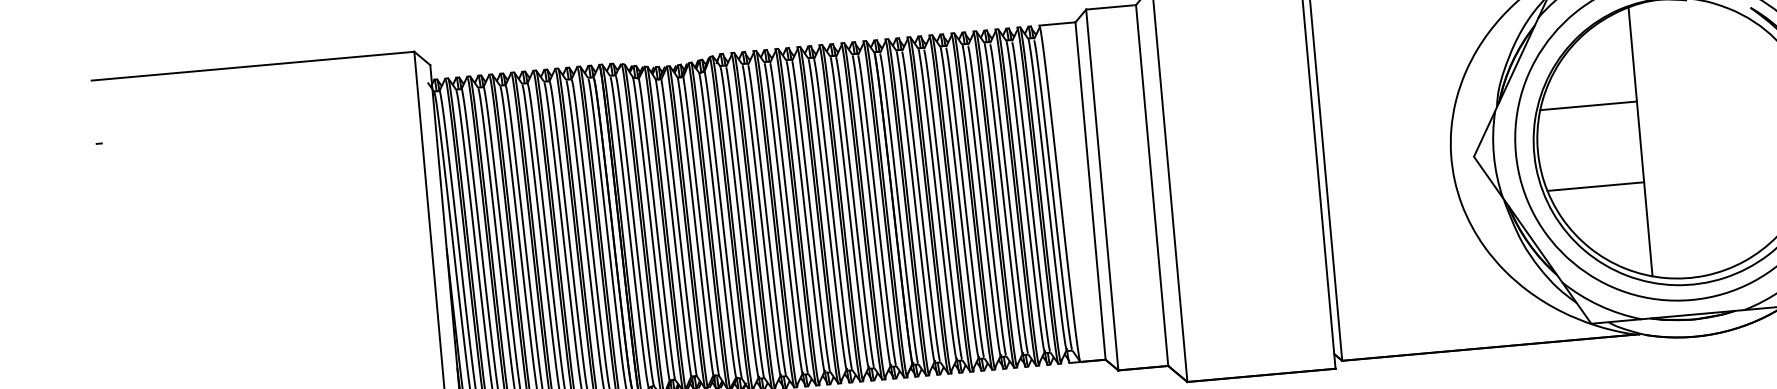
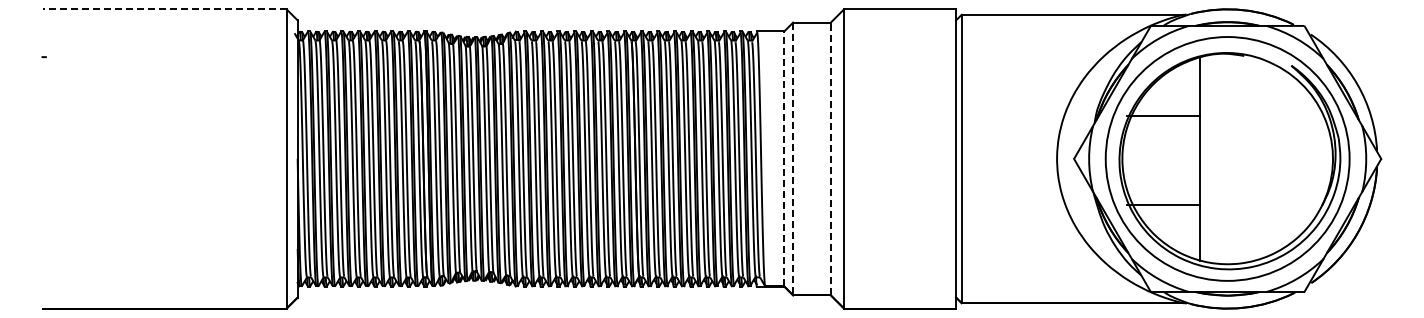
line: (252, 66) -> (164, 9), solid -> dashed
line: (1587, 106) -> (1162, 116), moved
line: (1151, 184) -> (830, 158), solid -> dashed
line: (1594, 186) -> (1162, 205), moved
line: (1090, 190) -> (784, 158), solid -> dashed
line: (1102, 190) -> (793, 159), solid -> dashed

